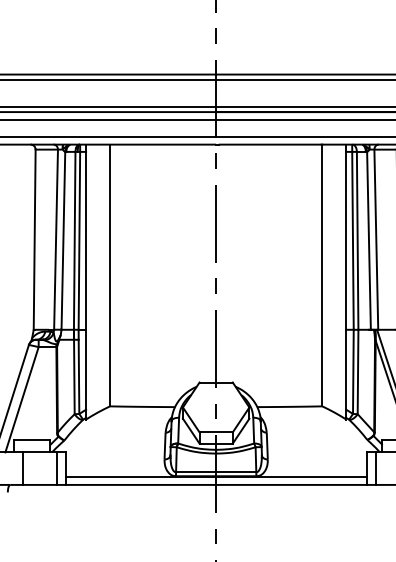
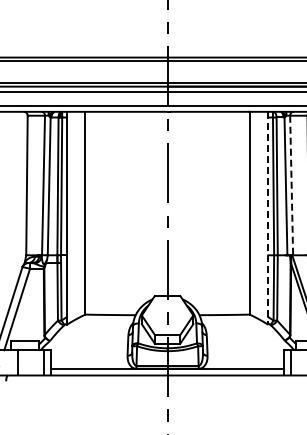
line: (376, 239) -> (291, 185), solid -> dashed
line: (346, 282) -> (268, 218), solid -> dashed

